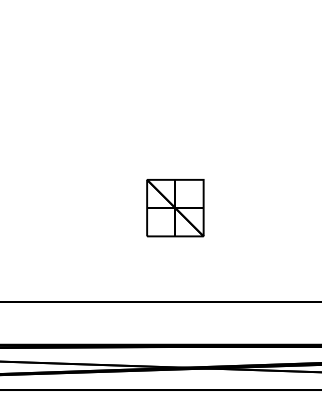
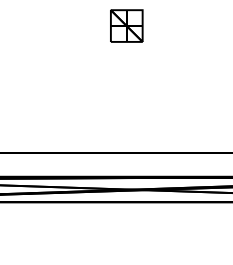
part: (174, 207) -> (126, 25), moved

